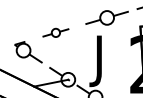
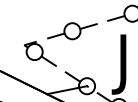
part: (55, 32) -> (72, 30), size x1.67

